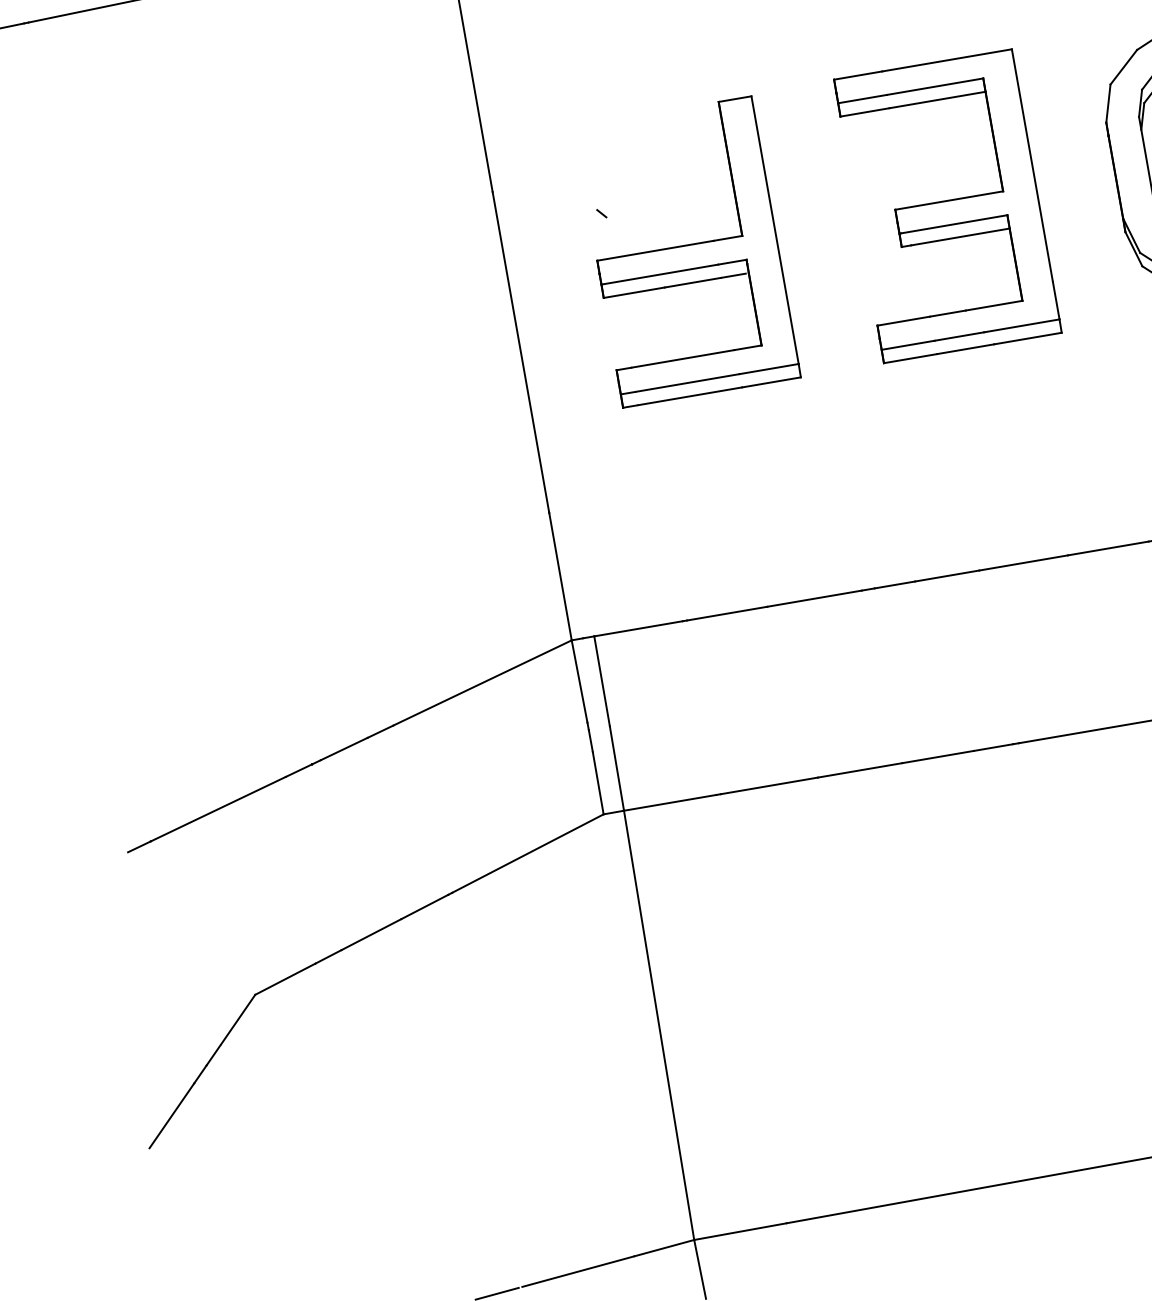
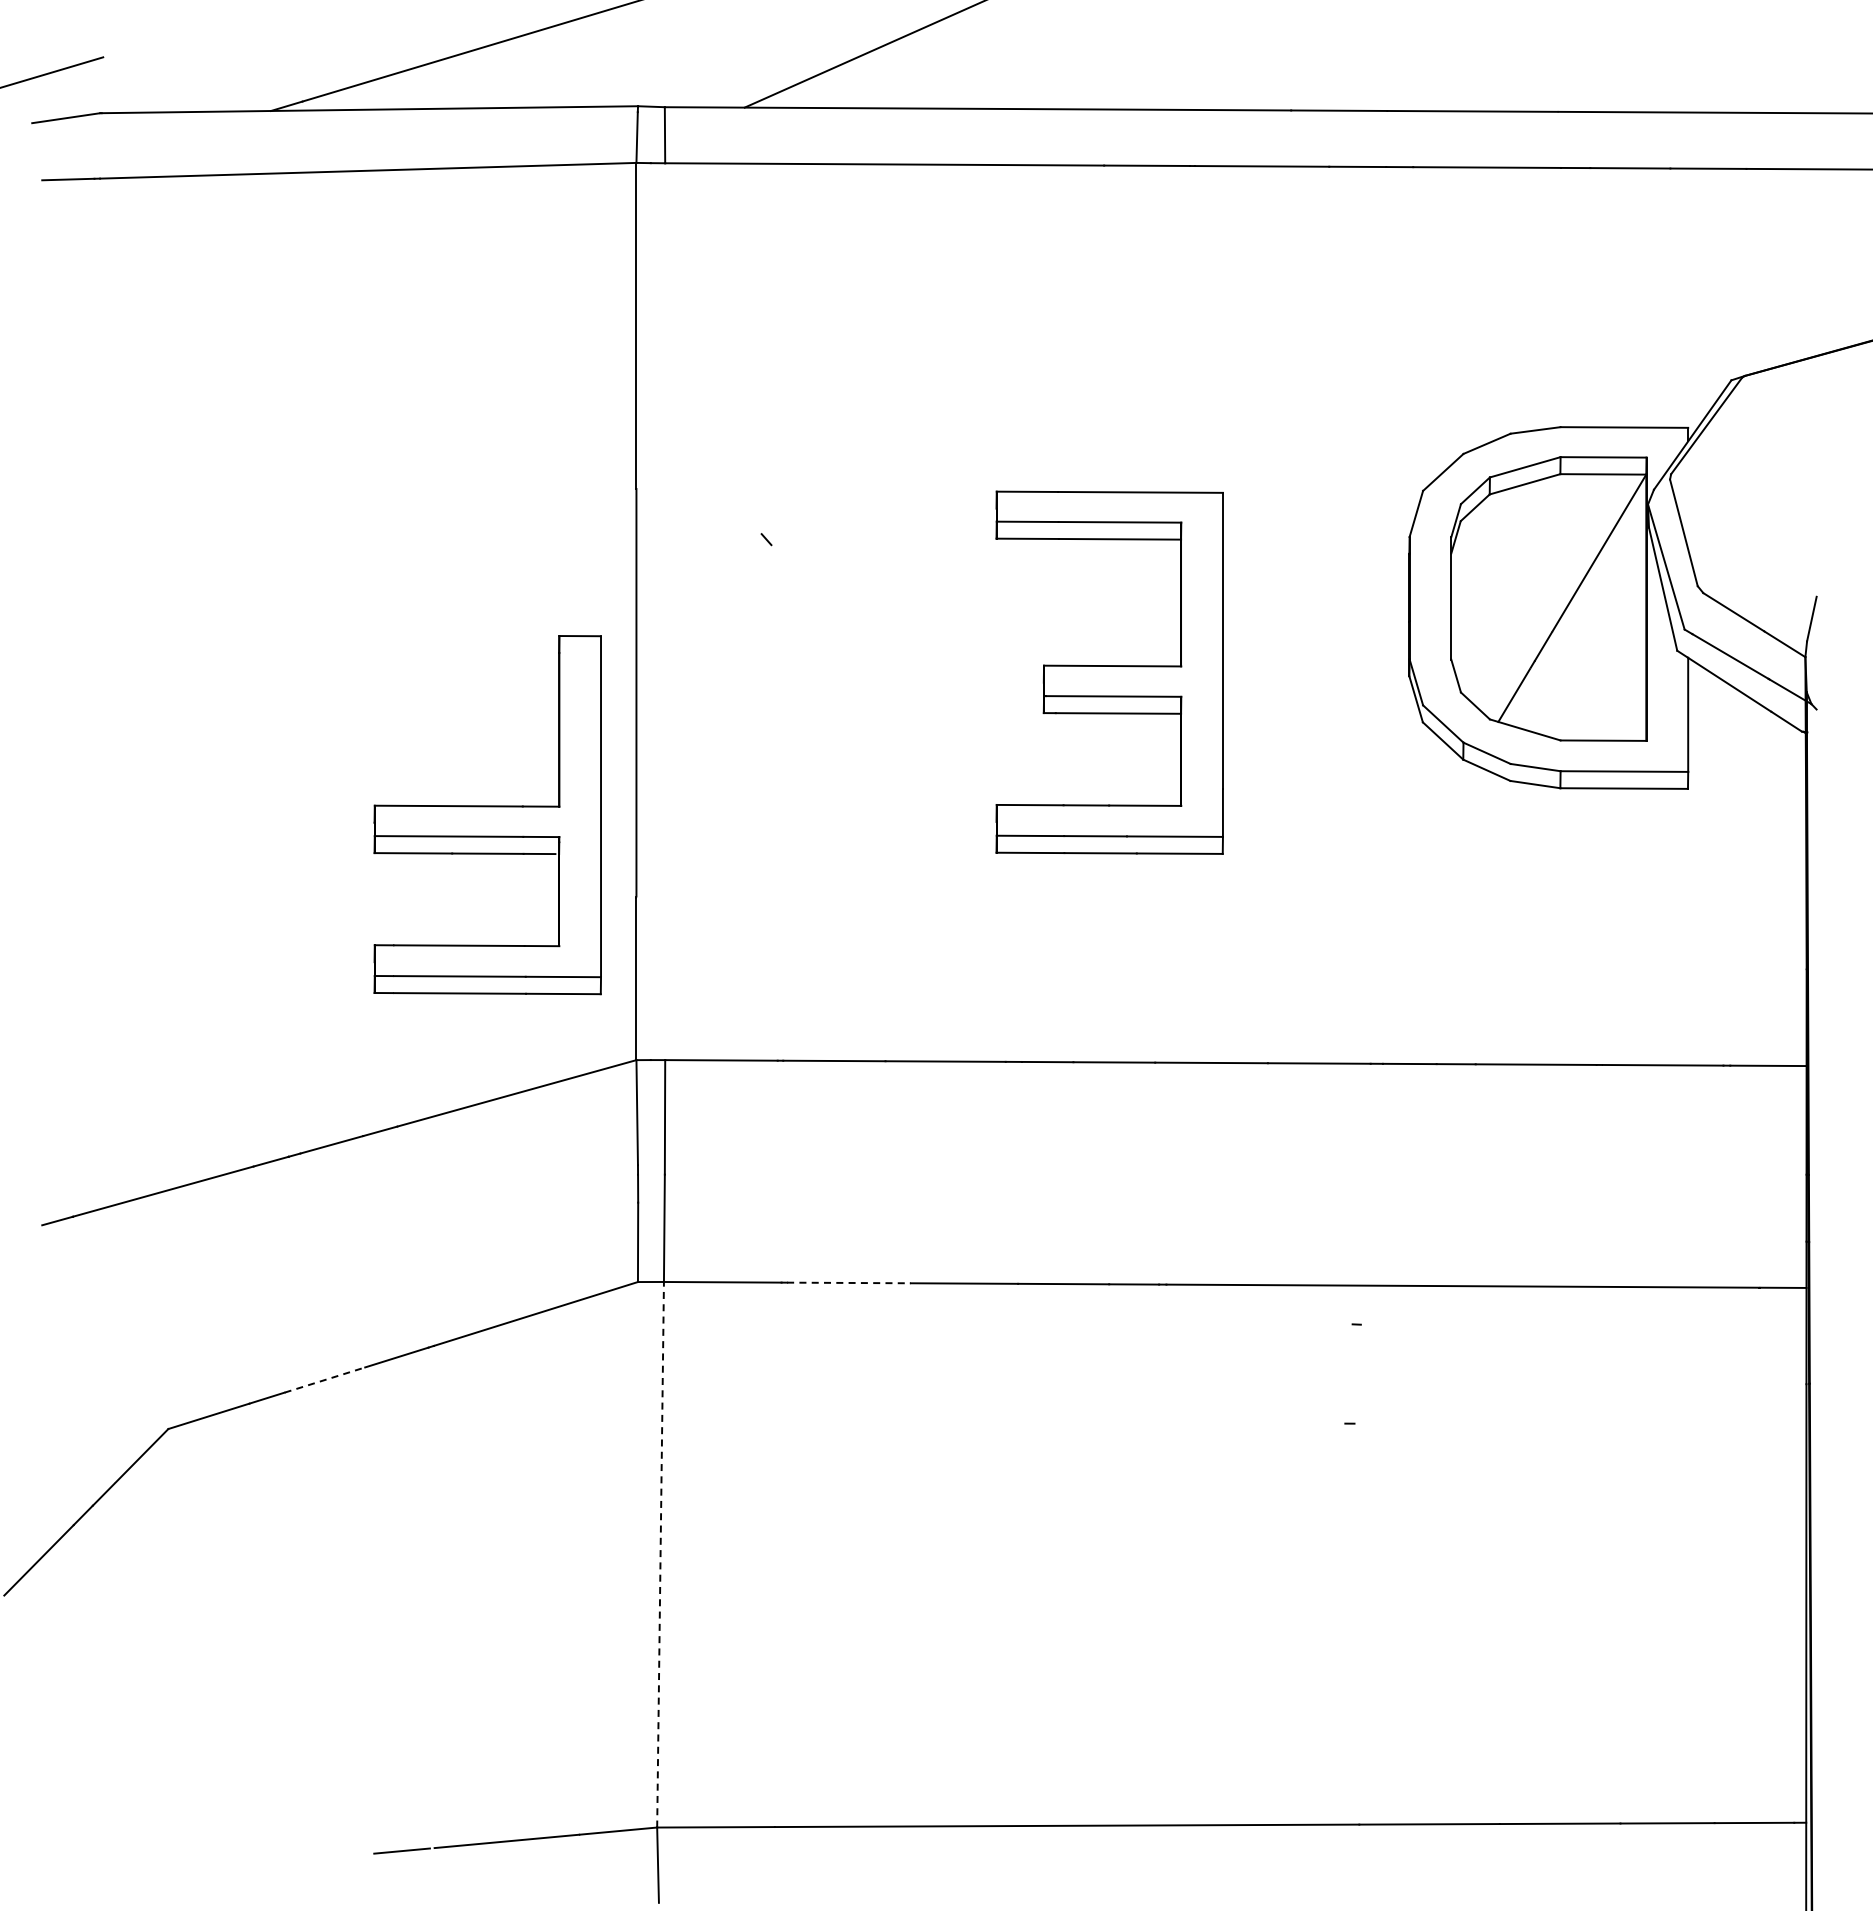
part: (947, 206) -> (1109, 672), moved
part: (687, 252) -> (487, 815), moved
line: (768, 785) -> (848, 1282), solid -> dashed
line: (371, 934) -> (325, 1379), solid -> dashed
line: (659, 1025) -> (660, 1554), solid -> dashed

